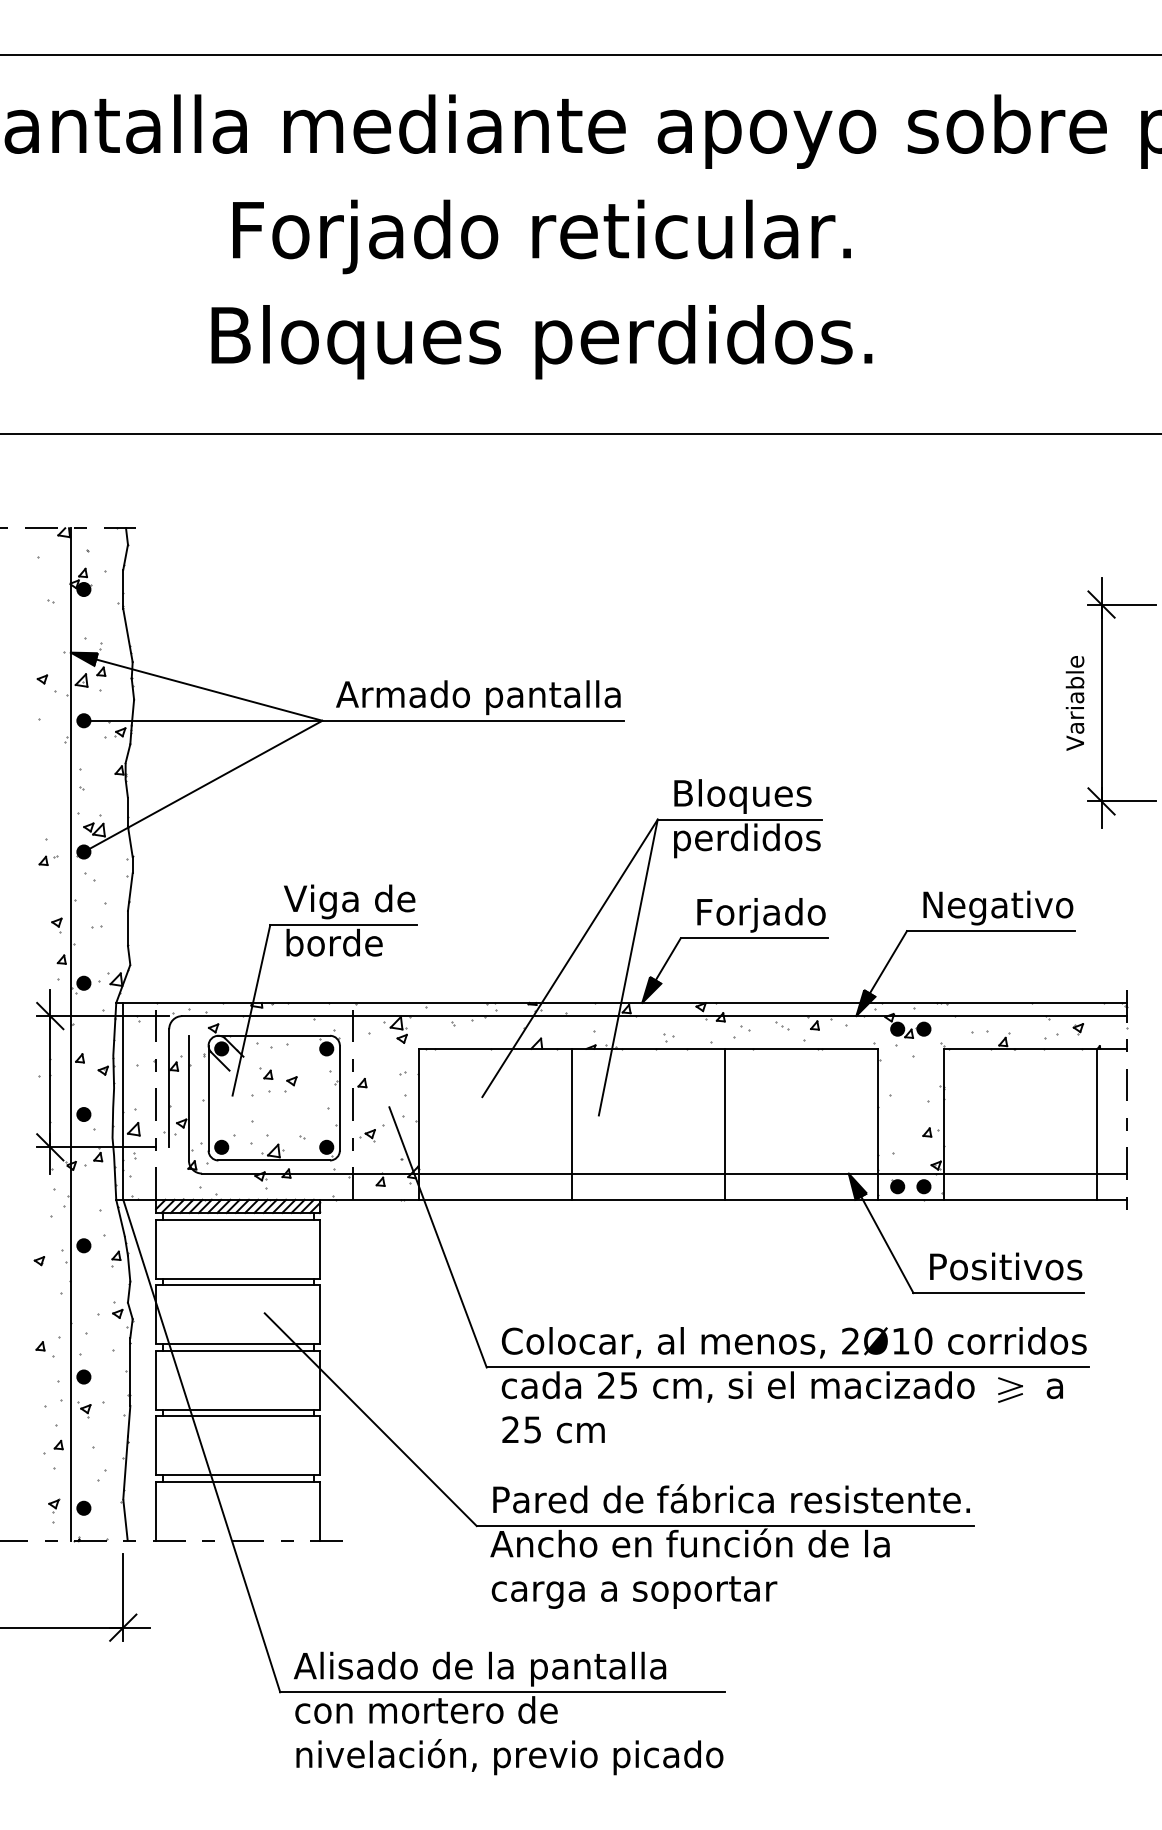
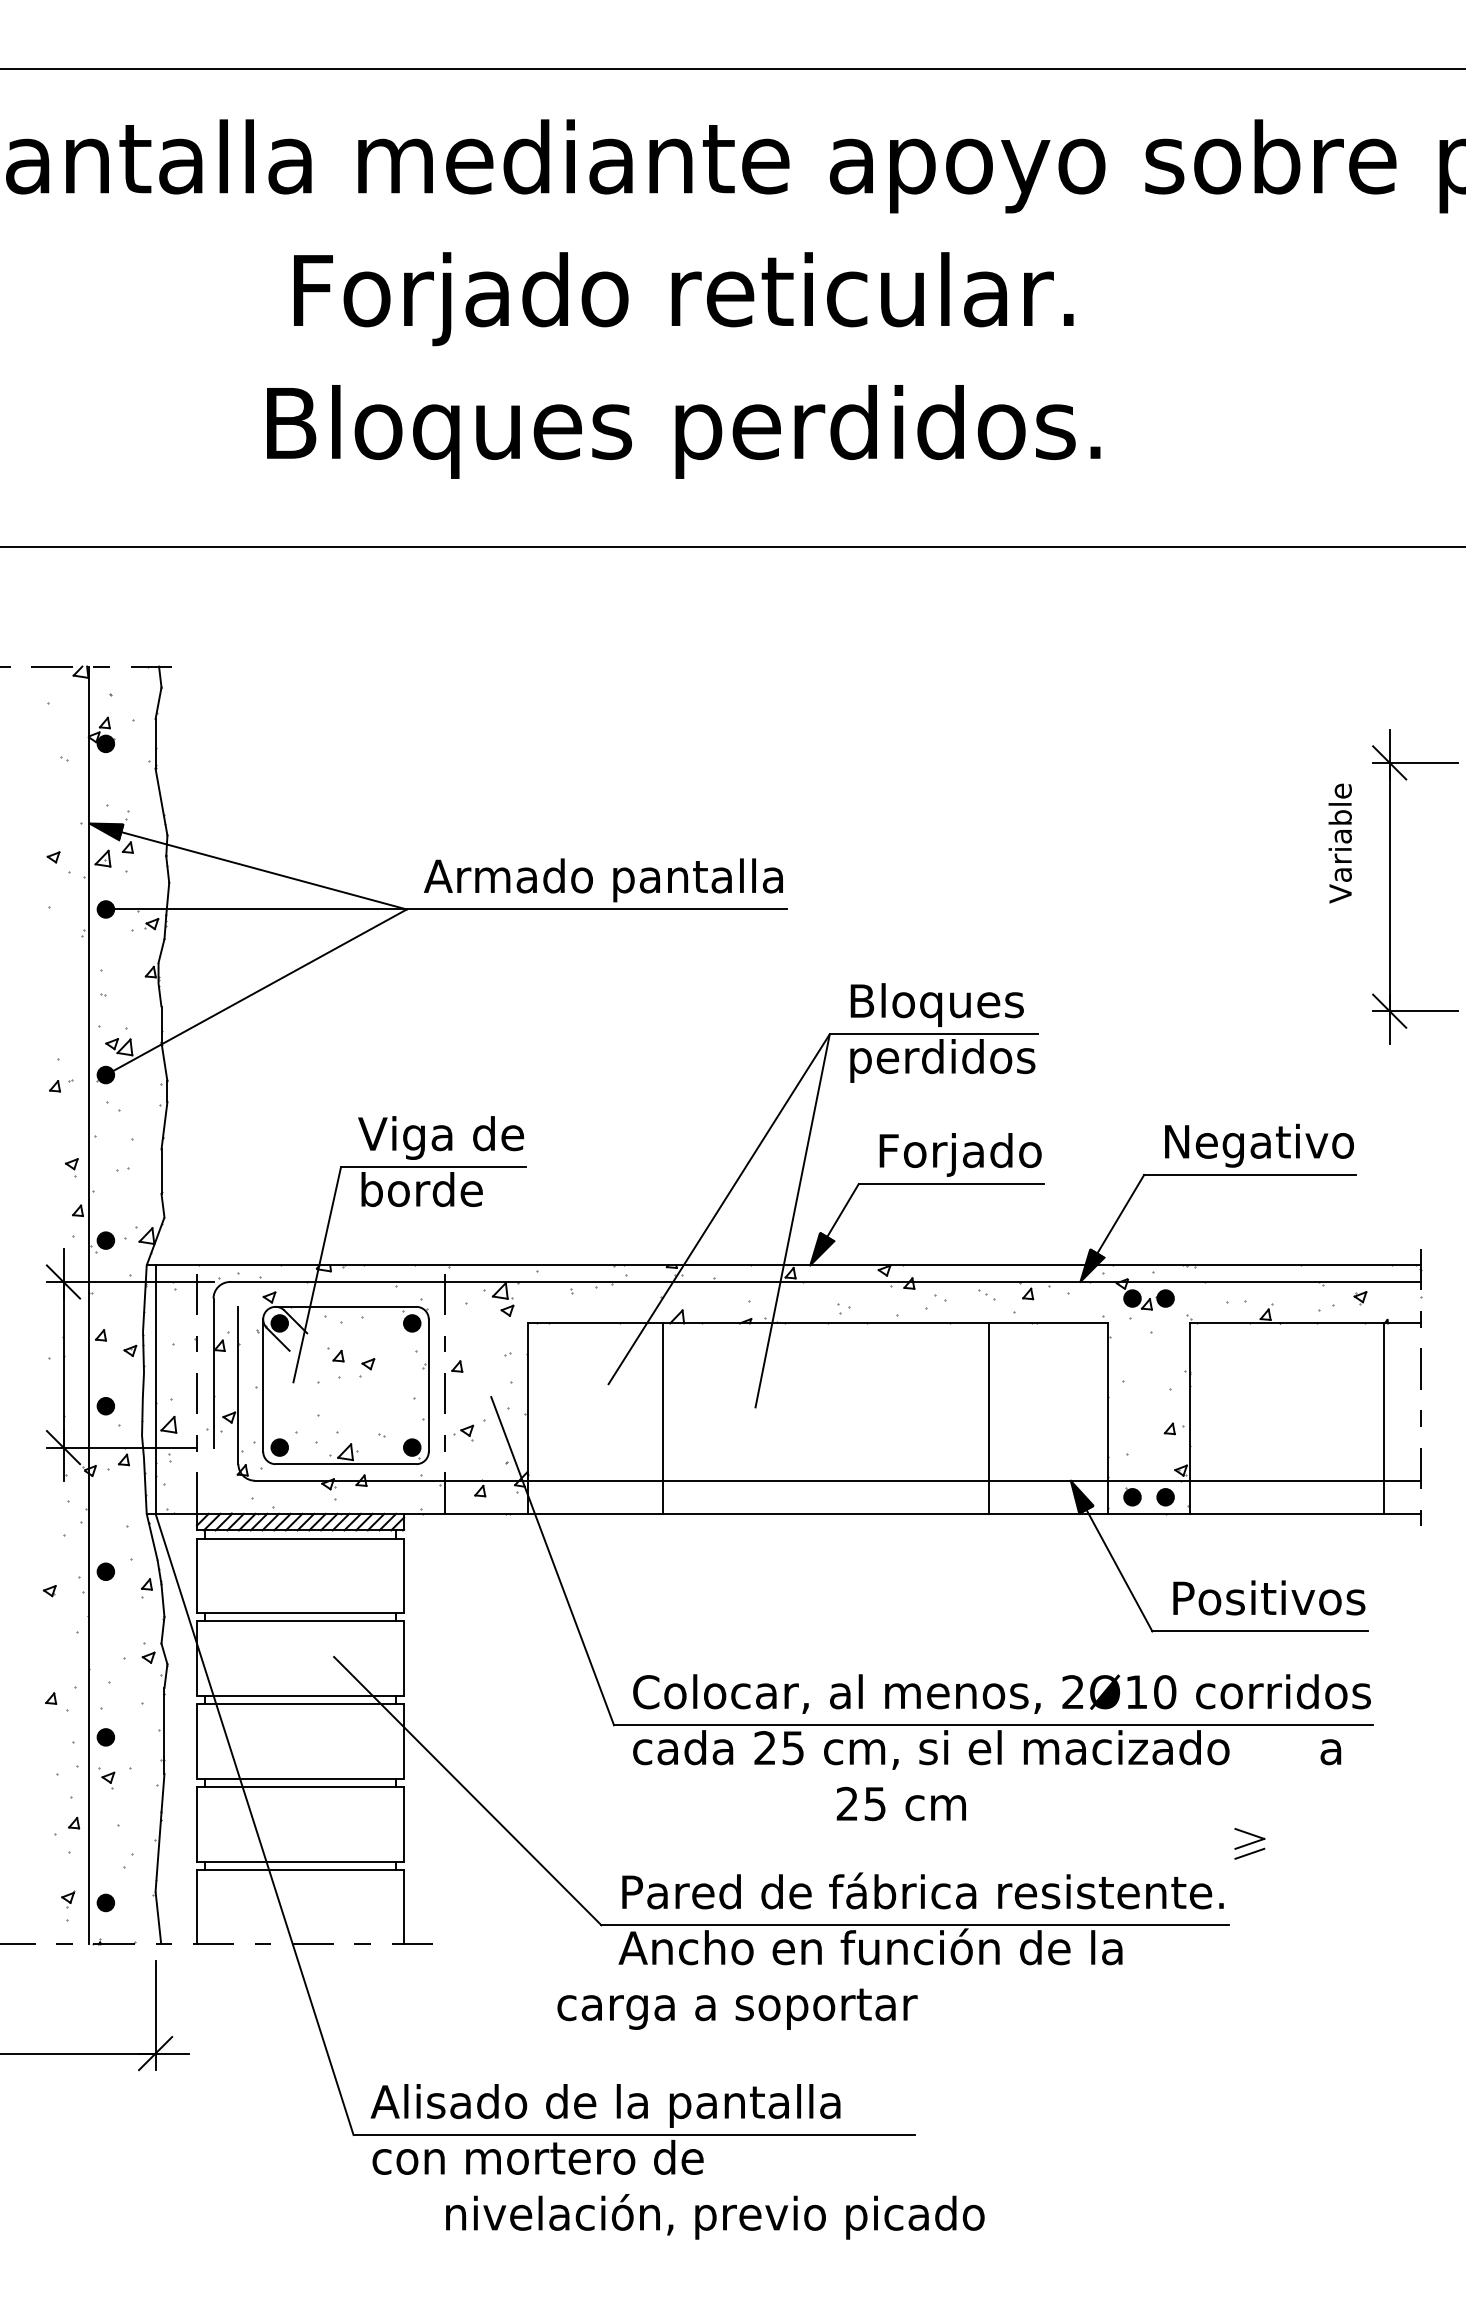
text: (1074, 703) -> (1339, 843), moved
line: (571, 1124) -> (663, 1418), moved
line: (724, 1124) -> (988, 1418), moved
part: (1010, 1389) -> (1249, 1843), moved
text: (552, 1429) -> (900, 1803), moved
text: (634, 1591) -> (737, 2008), moved
text: (510, 1756) -> (715, 2216), moved

